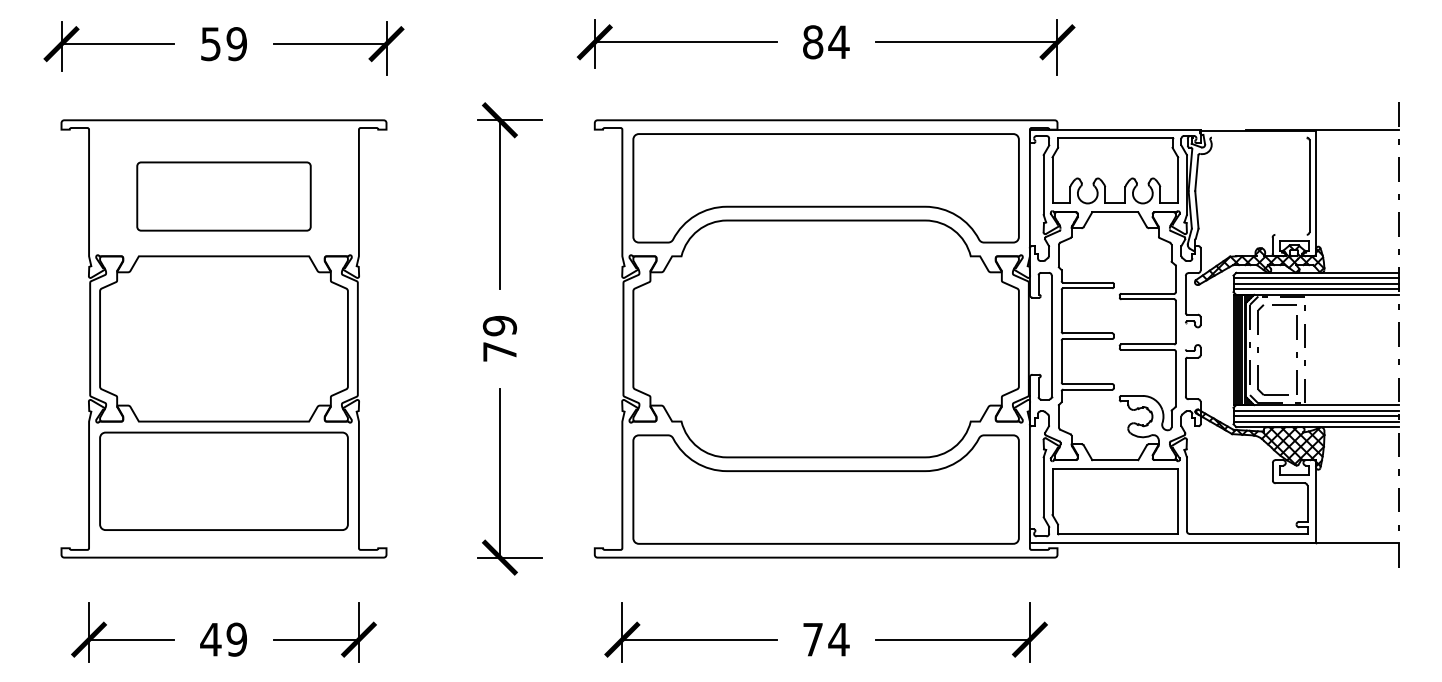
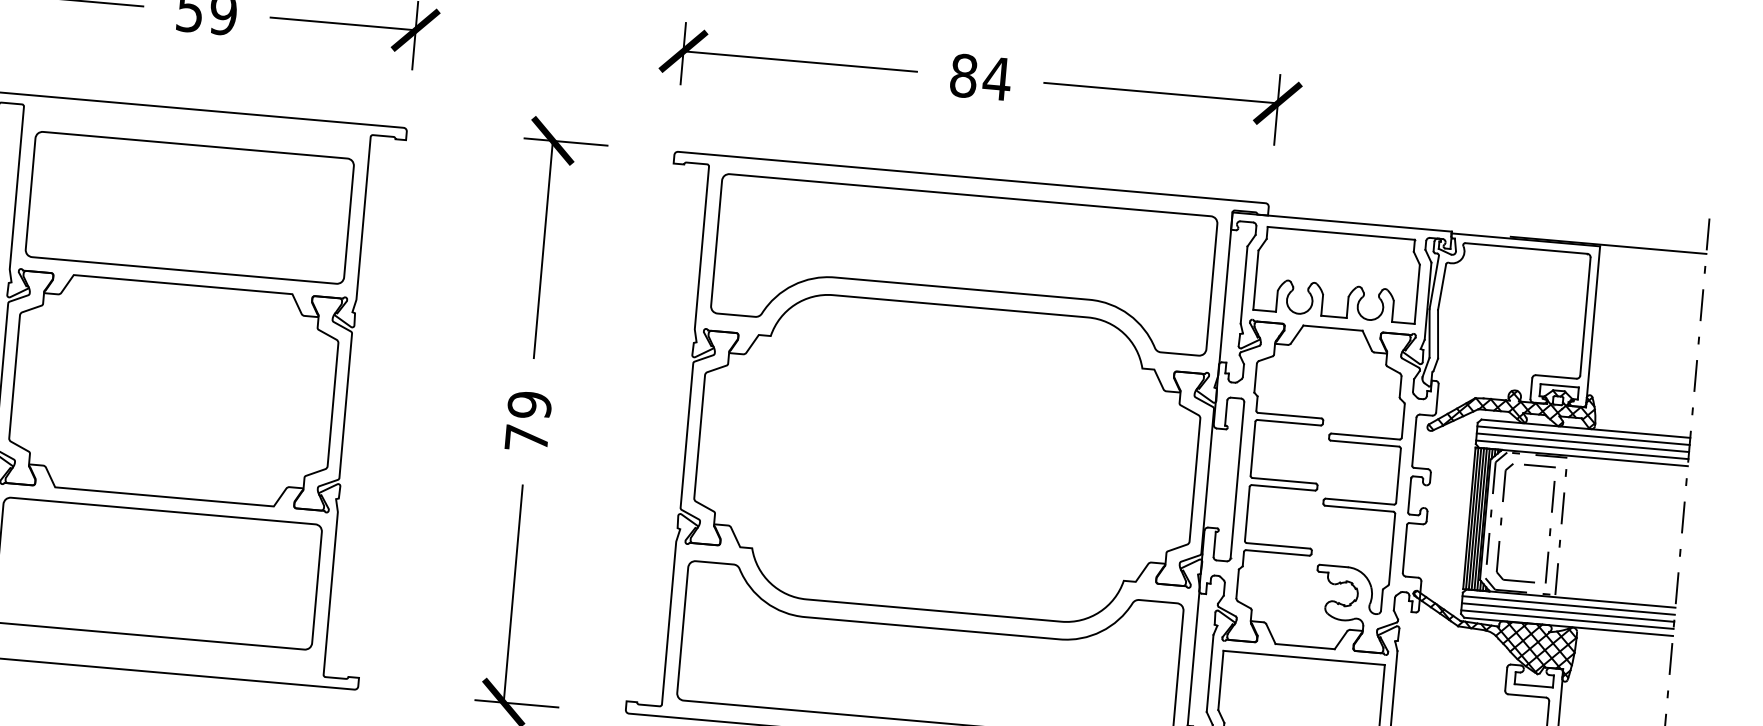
line: (1258, 137) -> (1525, 248), added
part: (223, 196) -> (189, 207), size x1.43
line: (1290, 234) -> (1555, 376), added
line: (1185, 335) -> (1409, 494), added

